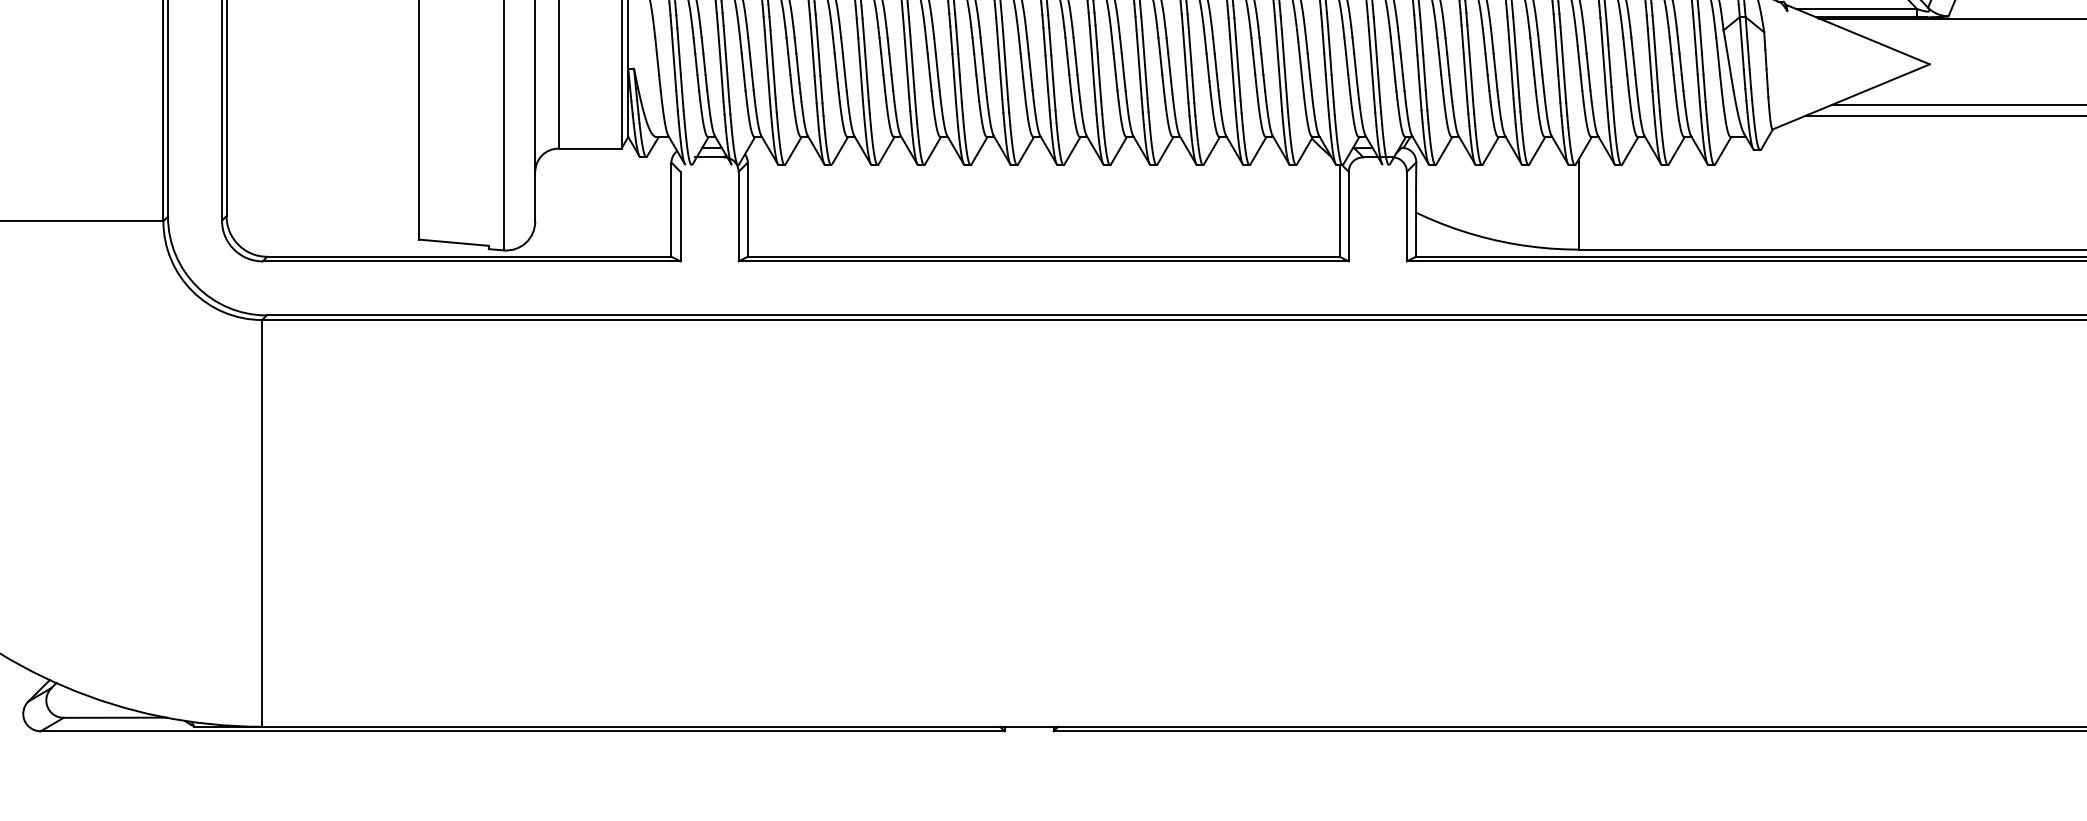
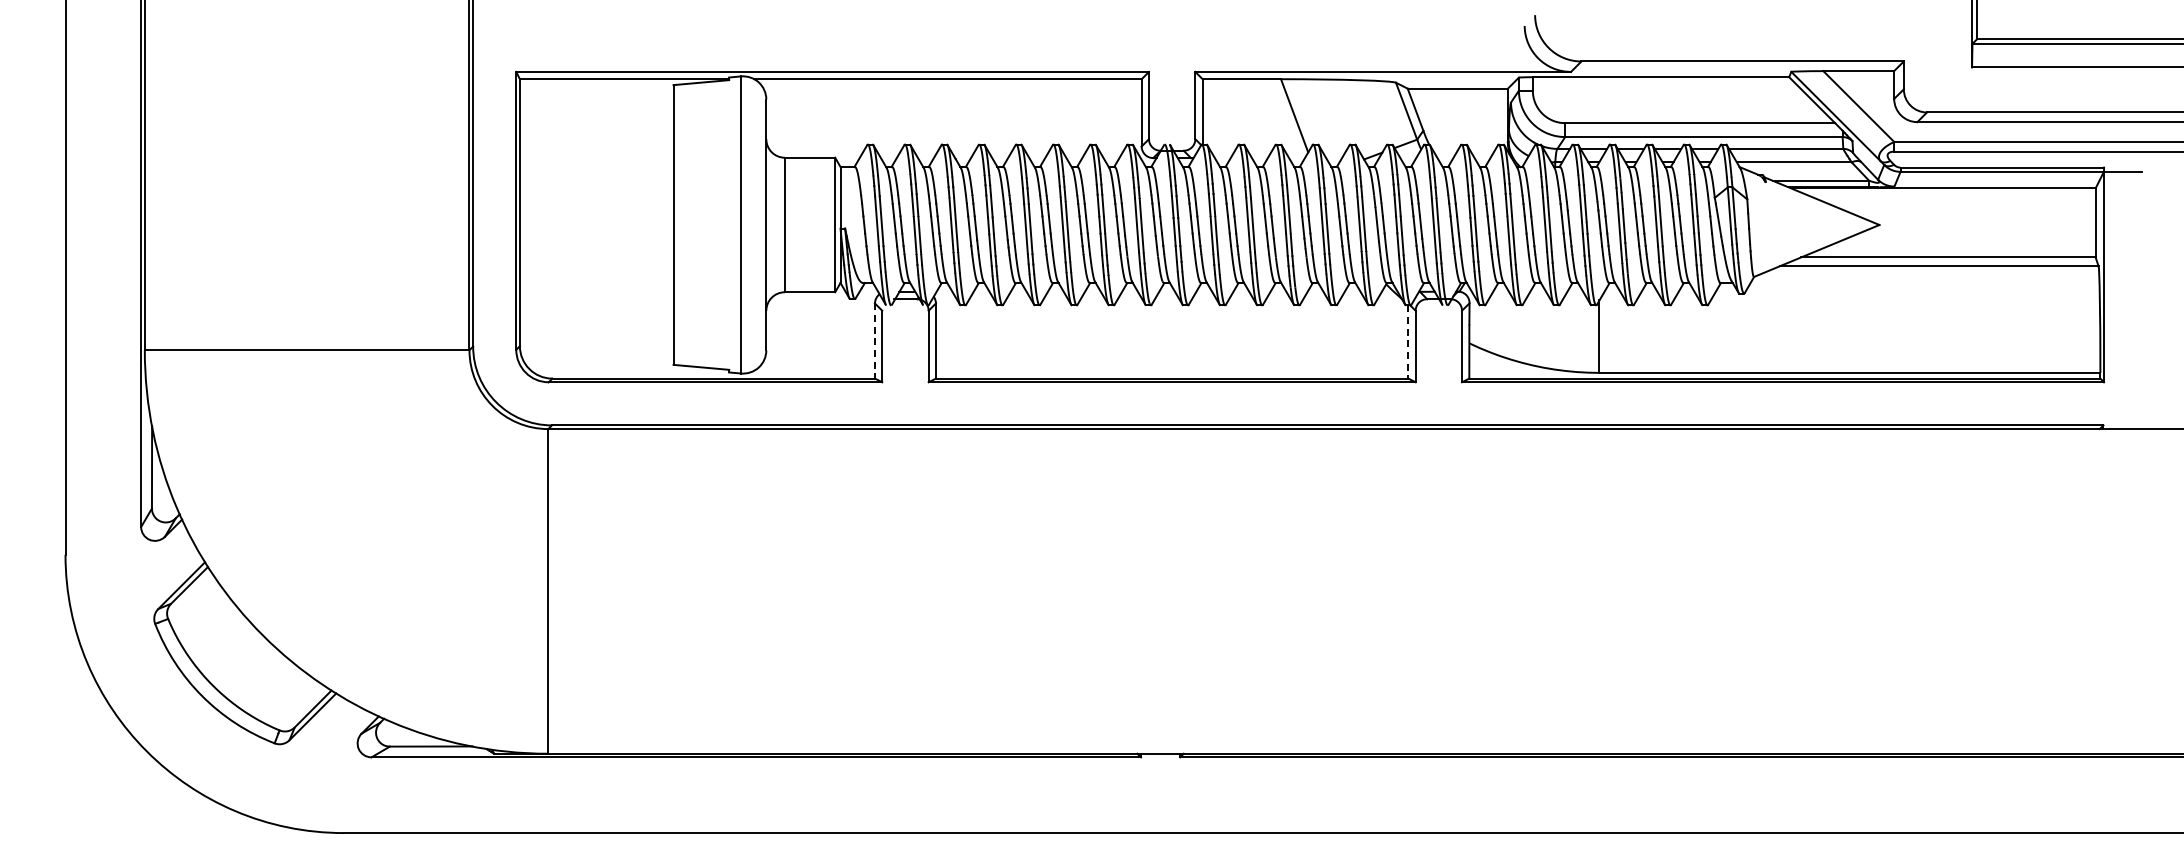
line: (672, 210) -> (875, 341), solid -> dashed
line: (1339, 211) -> (1408, 342), solid -> dashed

